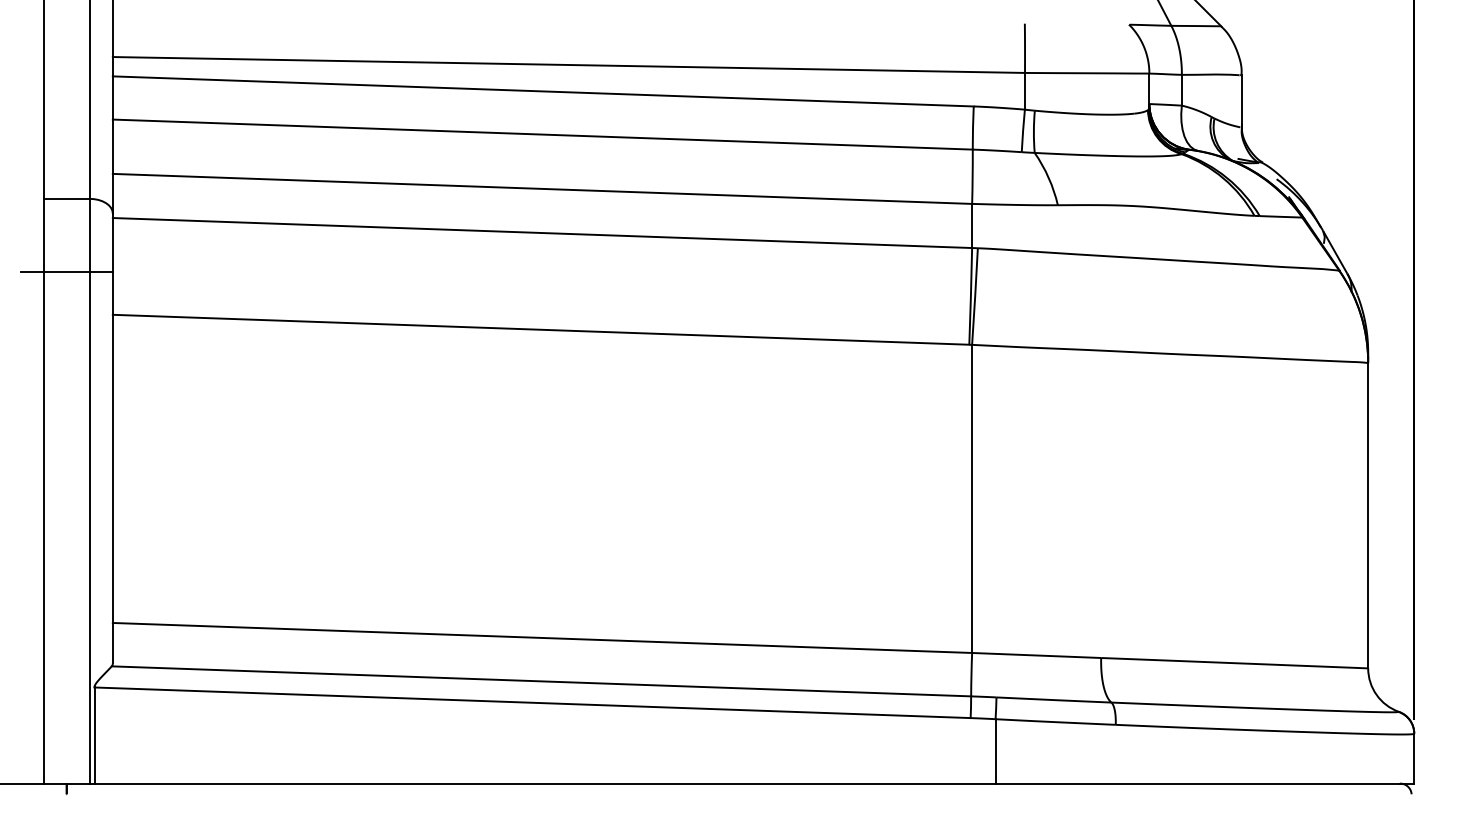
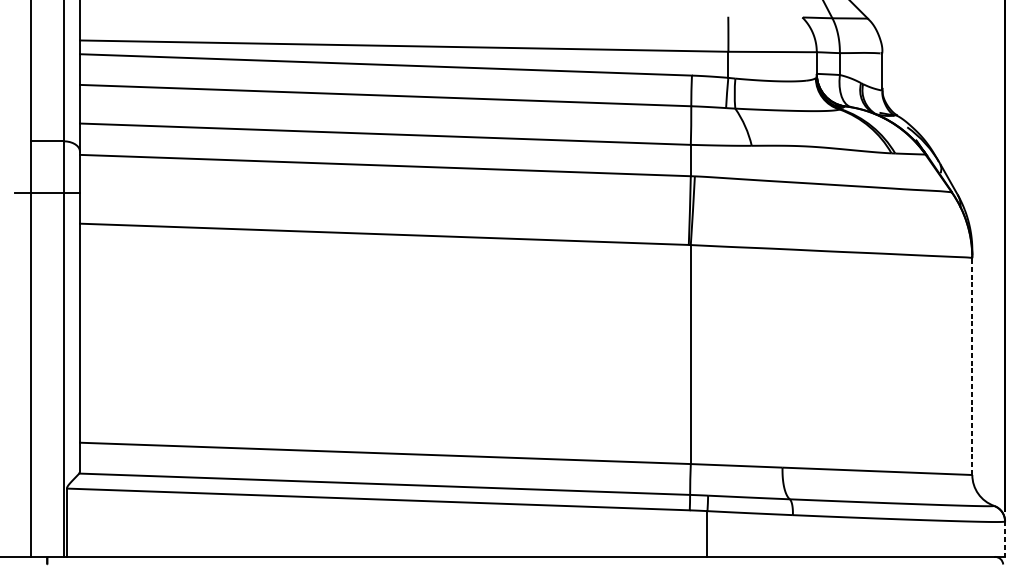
line: (1368, 515) -> (972, 366), solid -> dashed
line: (1414, 758) -> (1005, 539), solid -> dashed

